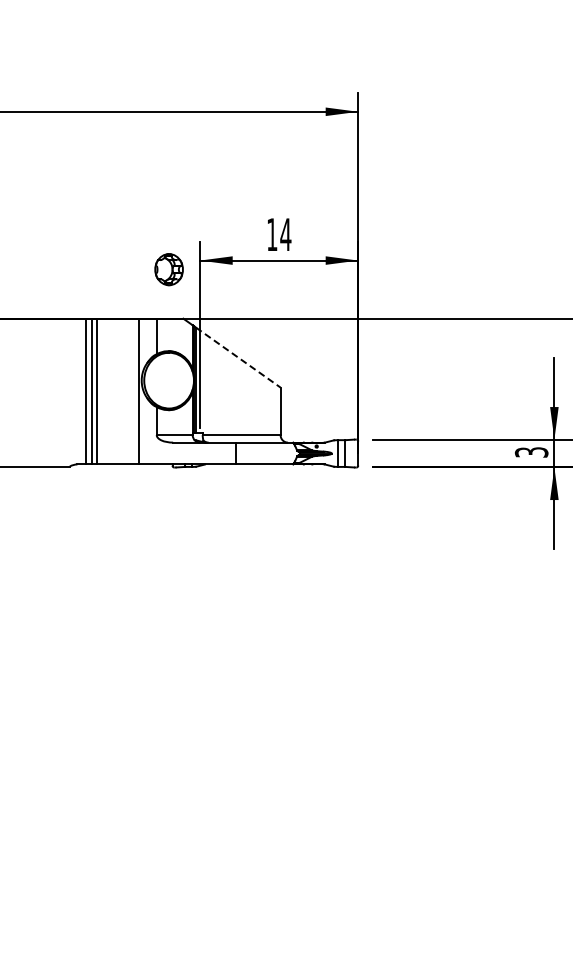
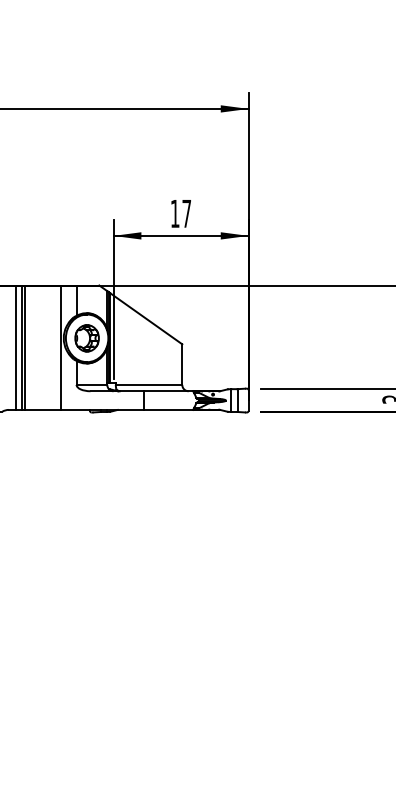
text: (285, 234) -> (186, 213), 14 -> 17
part: (168, 269) -> (86, 338), moved
line: (238, 357) -> (146, 318), dashed -> solid

